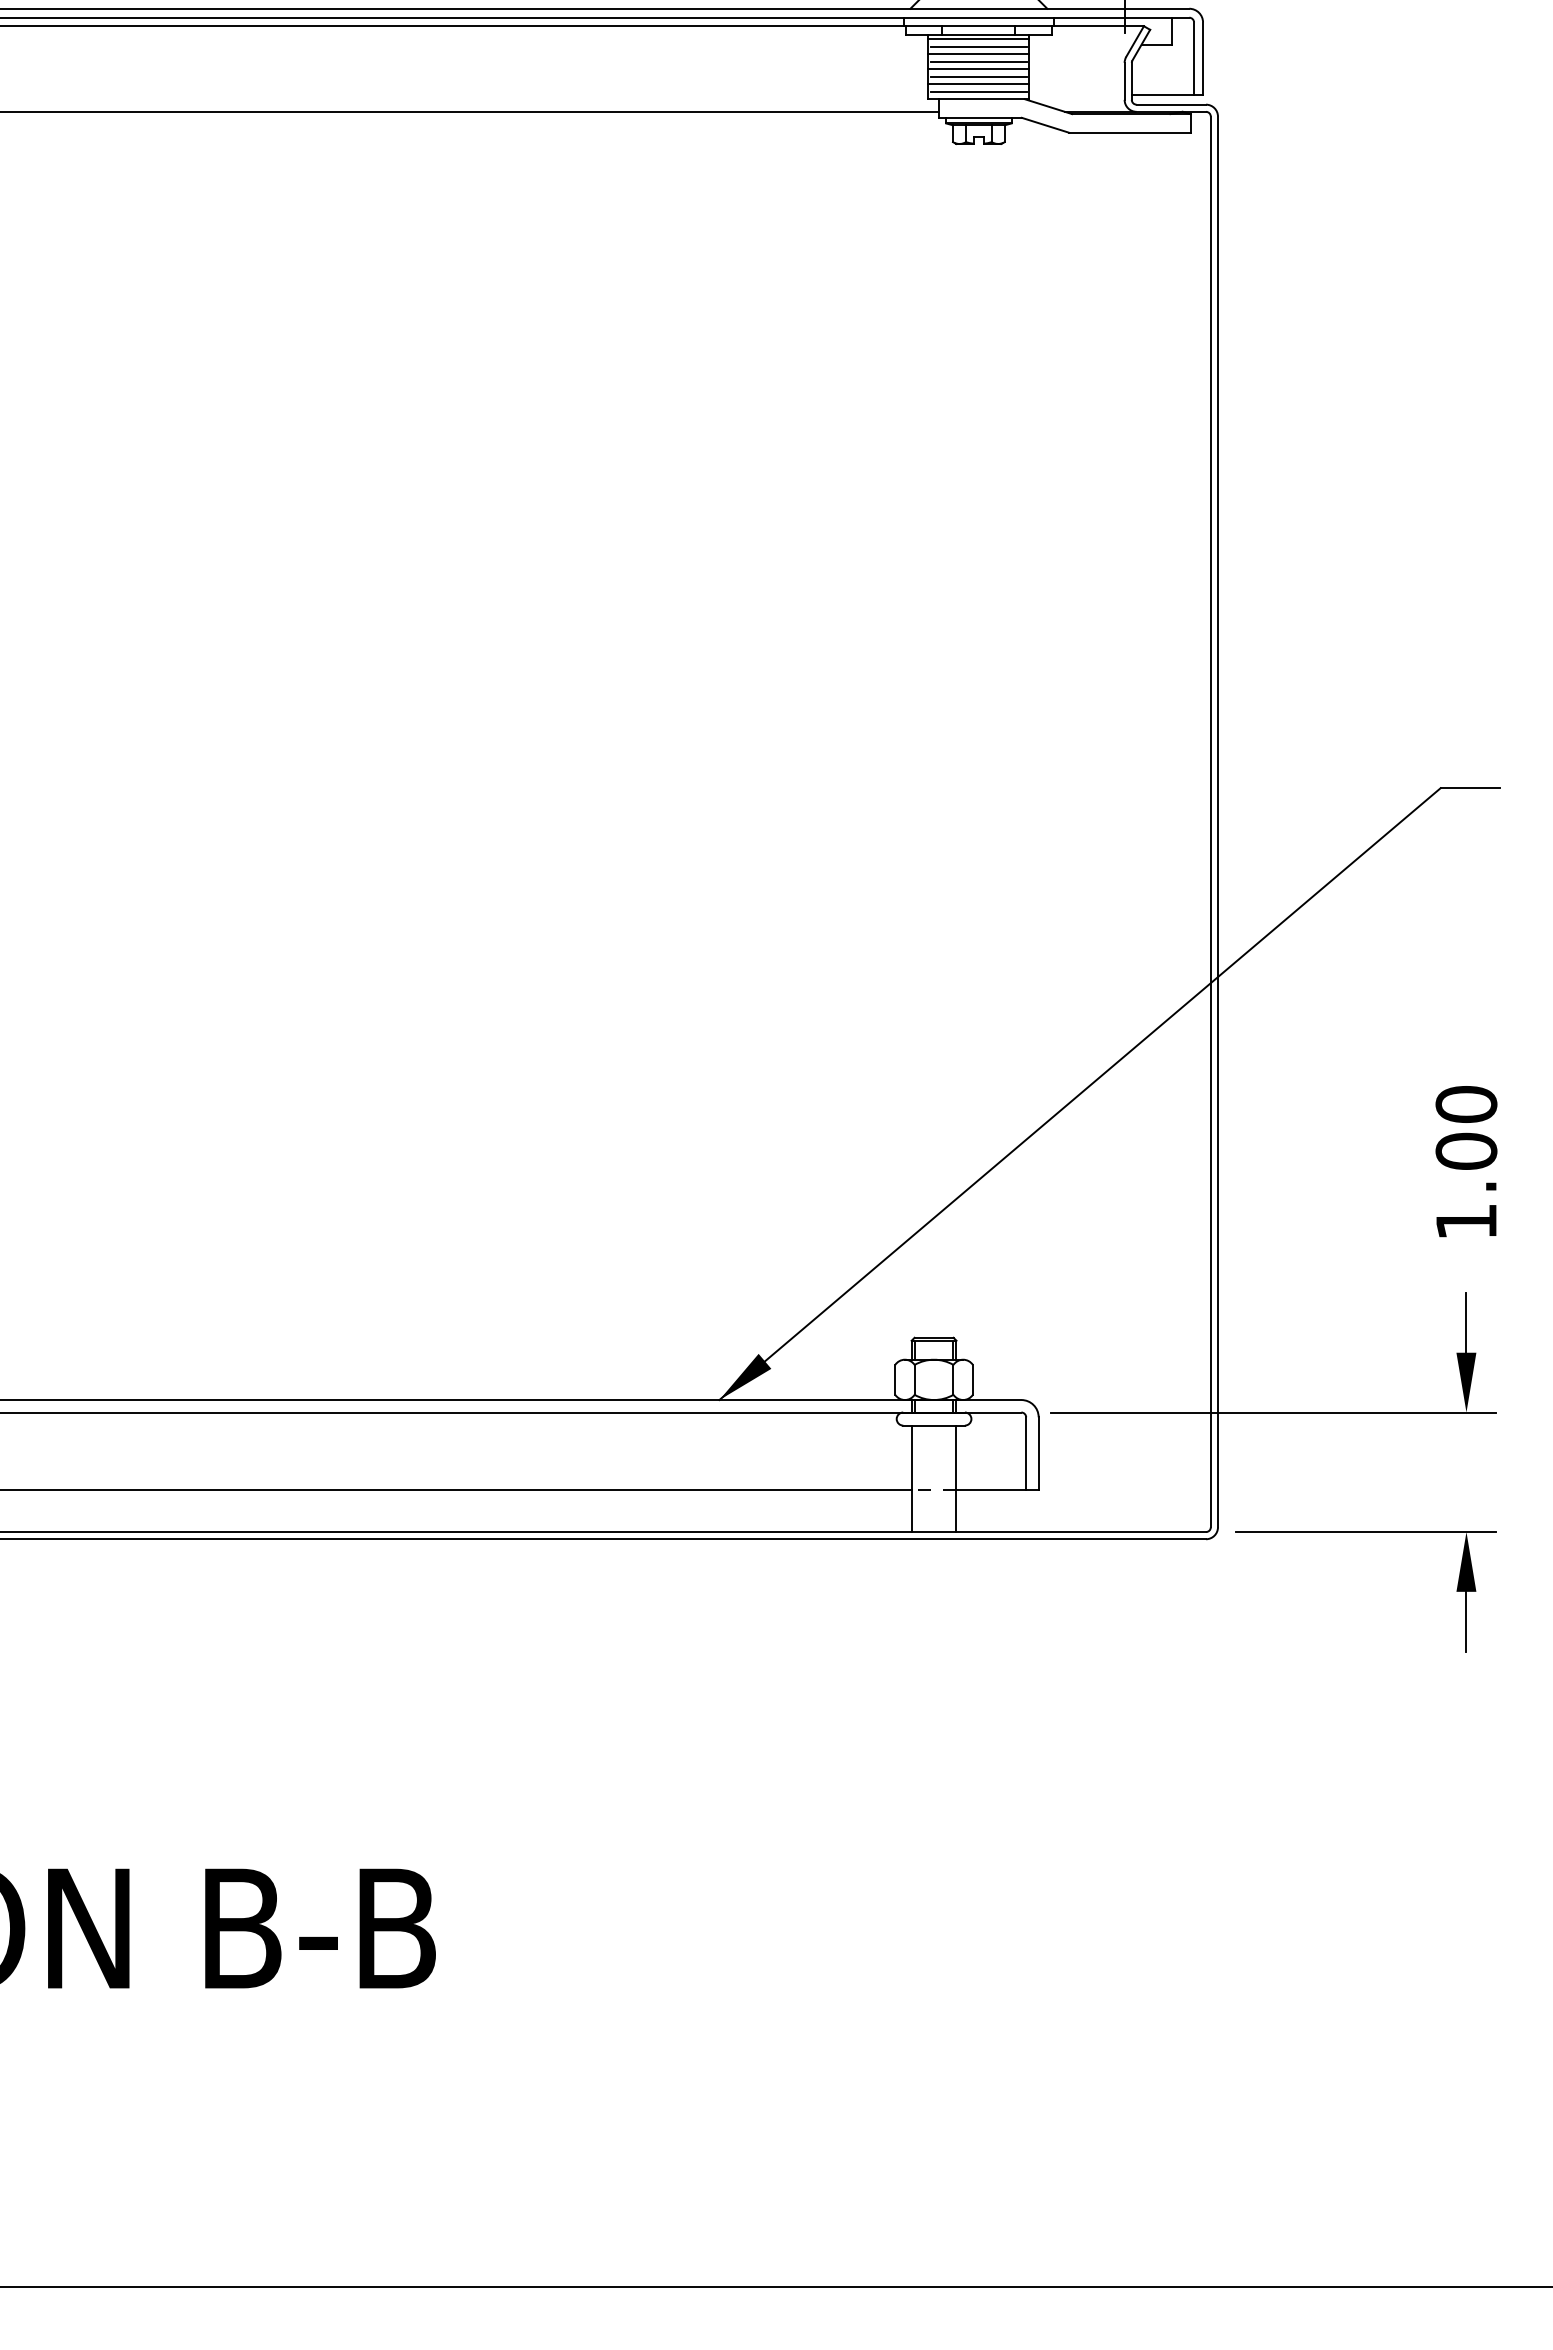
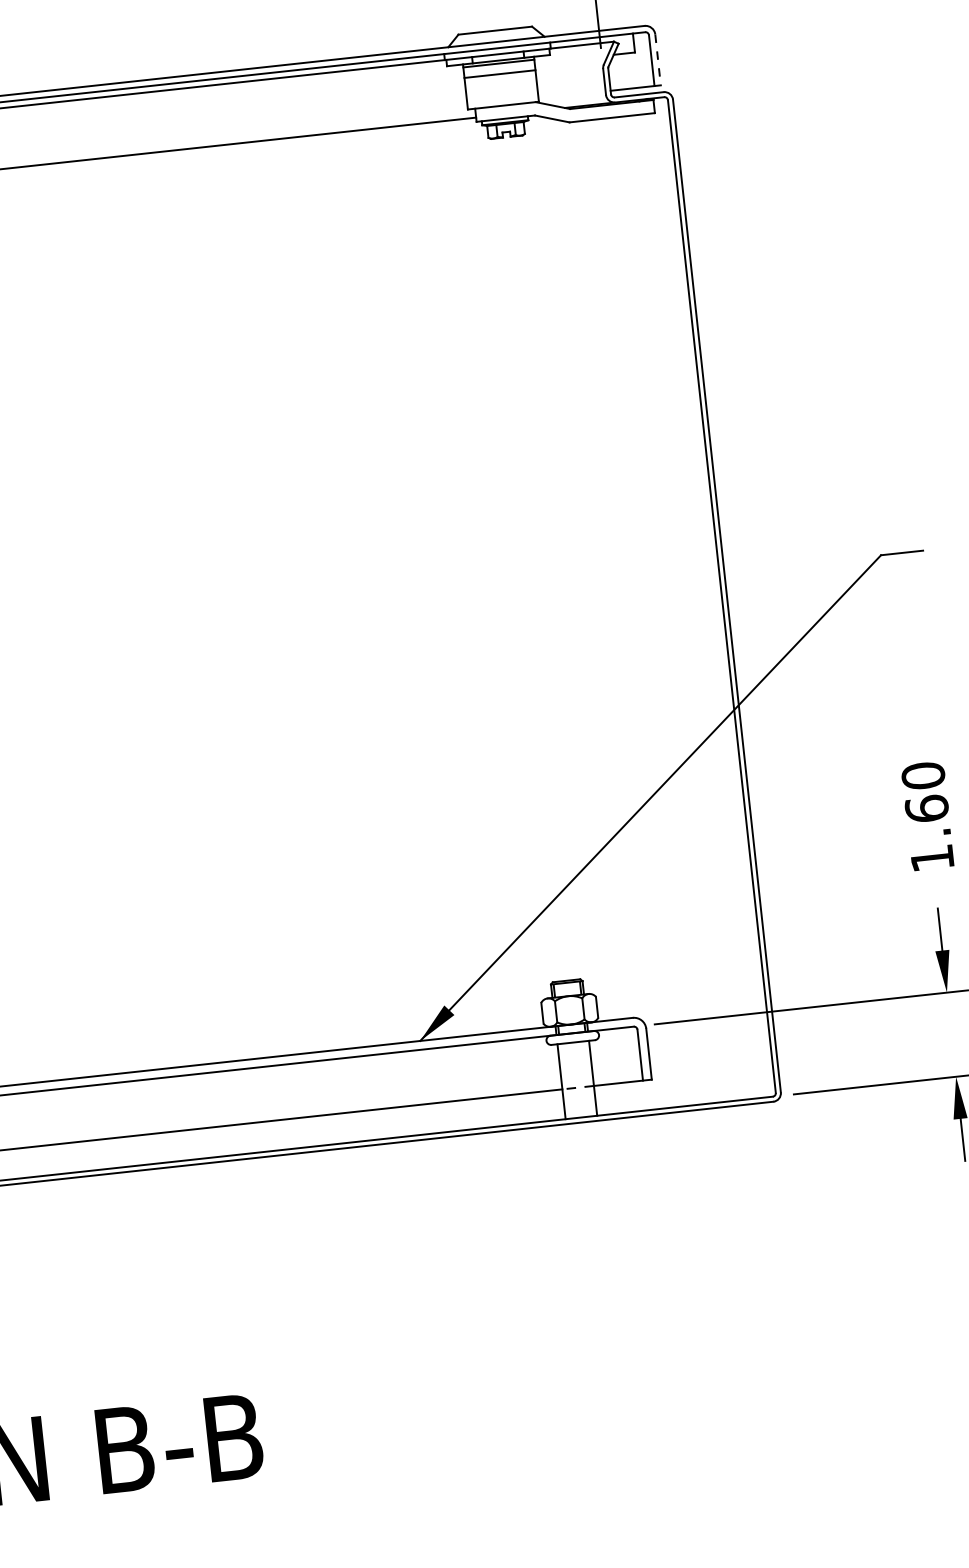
line: (978, 46) -> (499, 68), removed
line: (1203, 59) -> (658, 60), solid -> dashed
line: (978, 61) -> (500, 79), removed
line: (978, 69) -> (500, 84), removed
line: (978, 76) -> (501, 89), removed
line: (978, 84) -> (502, 95), removed
line: (978, 91) -> (502, 100), removed
text: (1466, 1150) -> (926, 808), 1.00 -> 1.60

